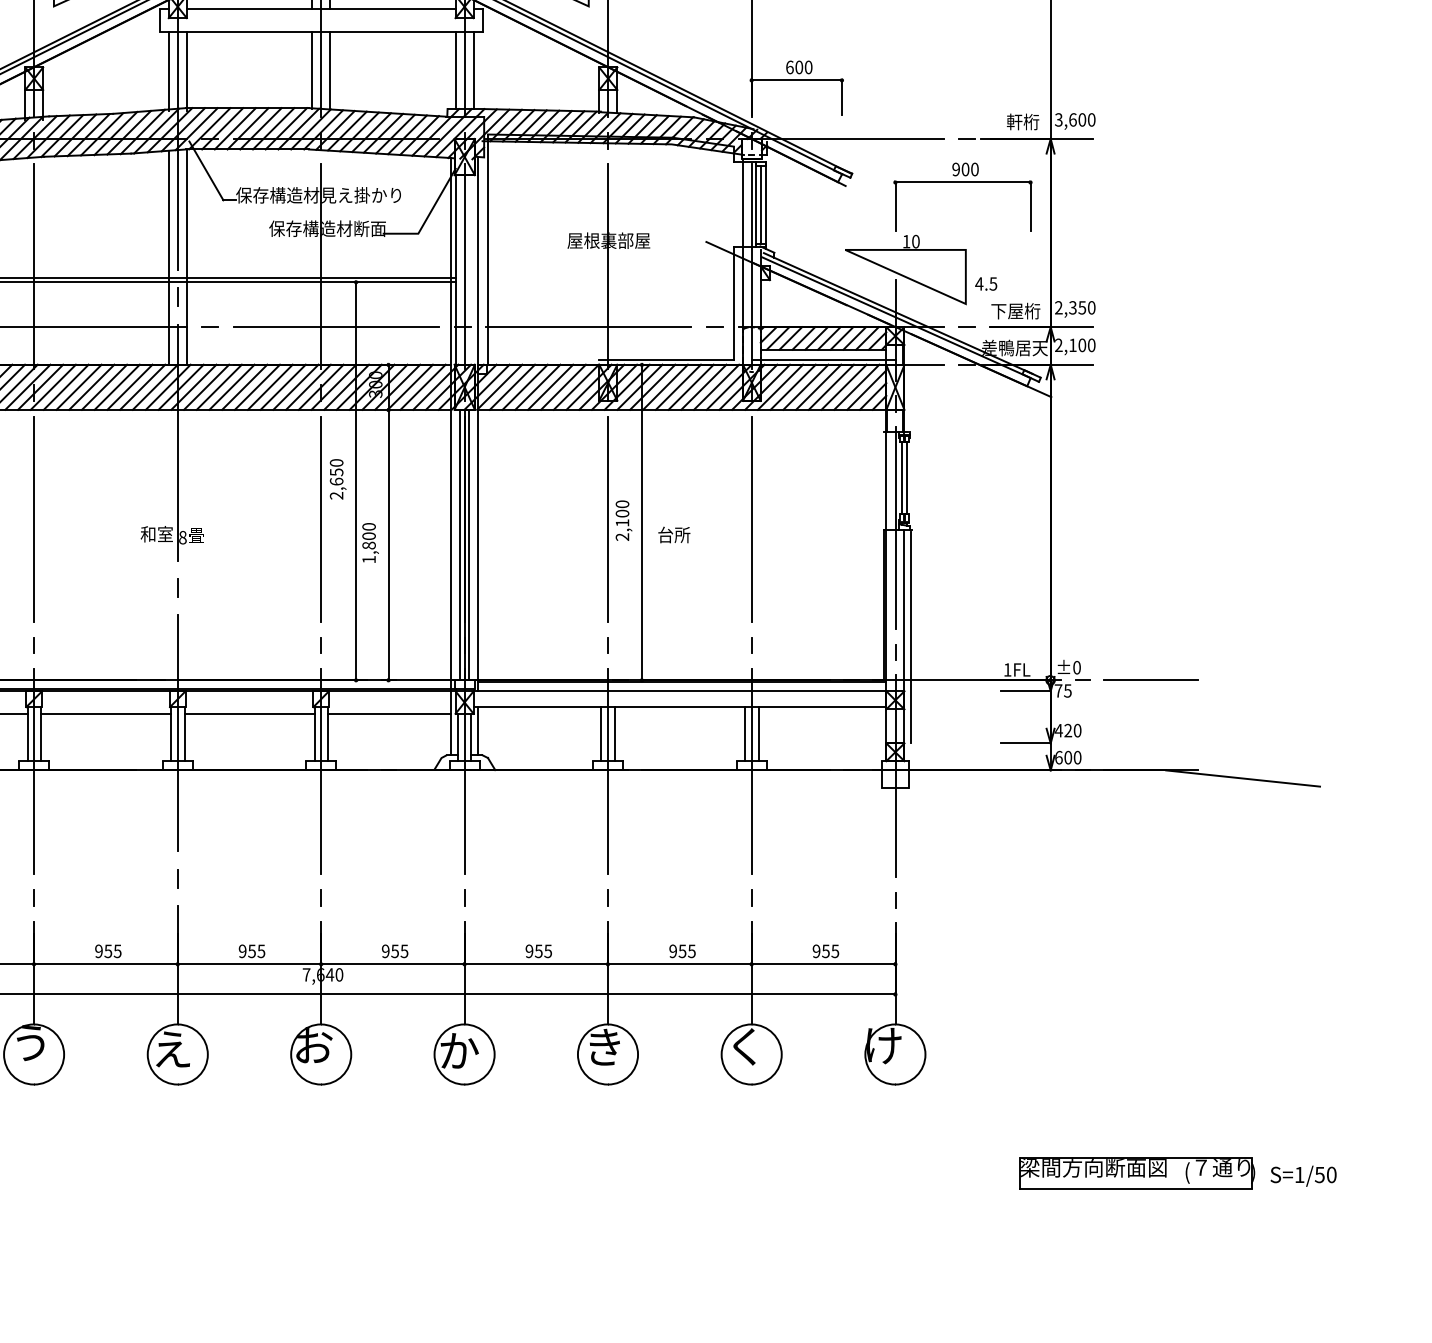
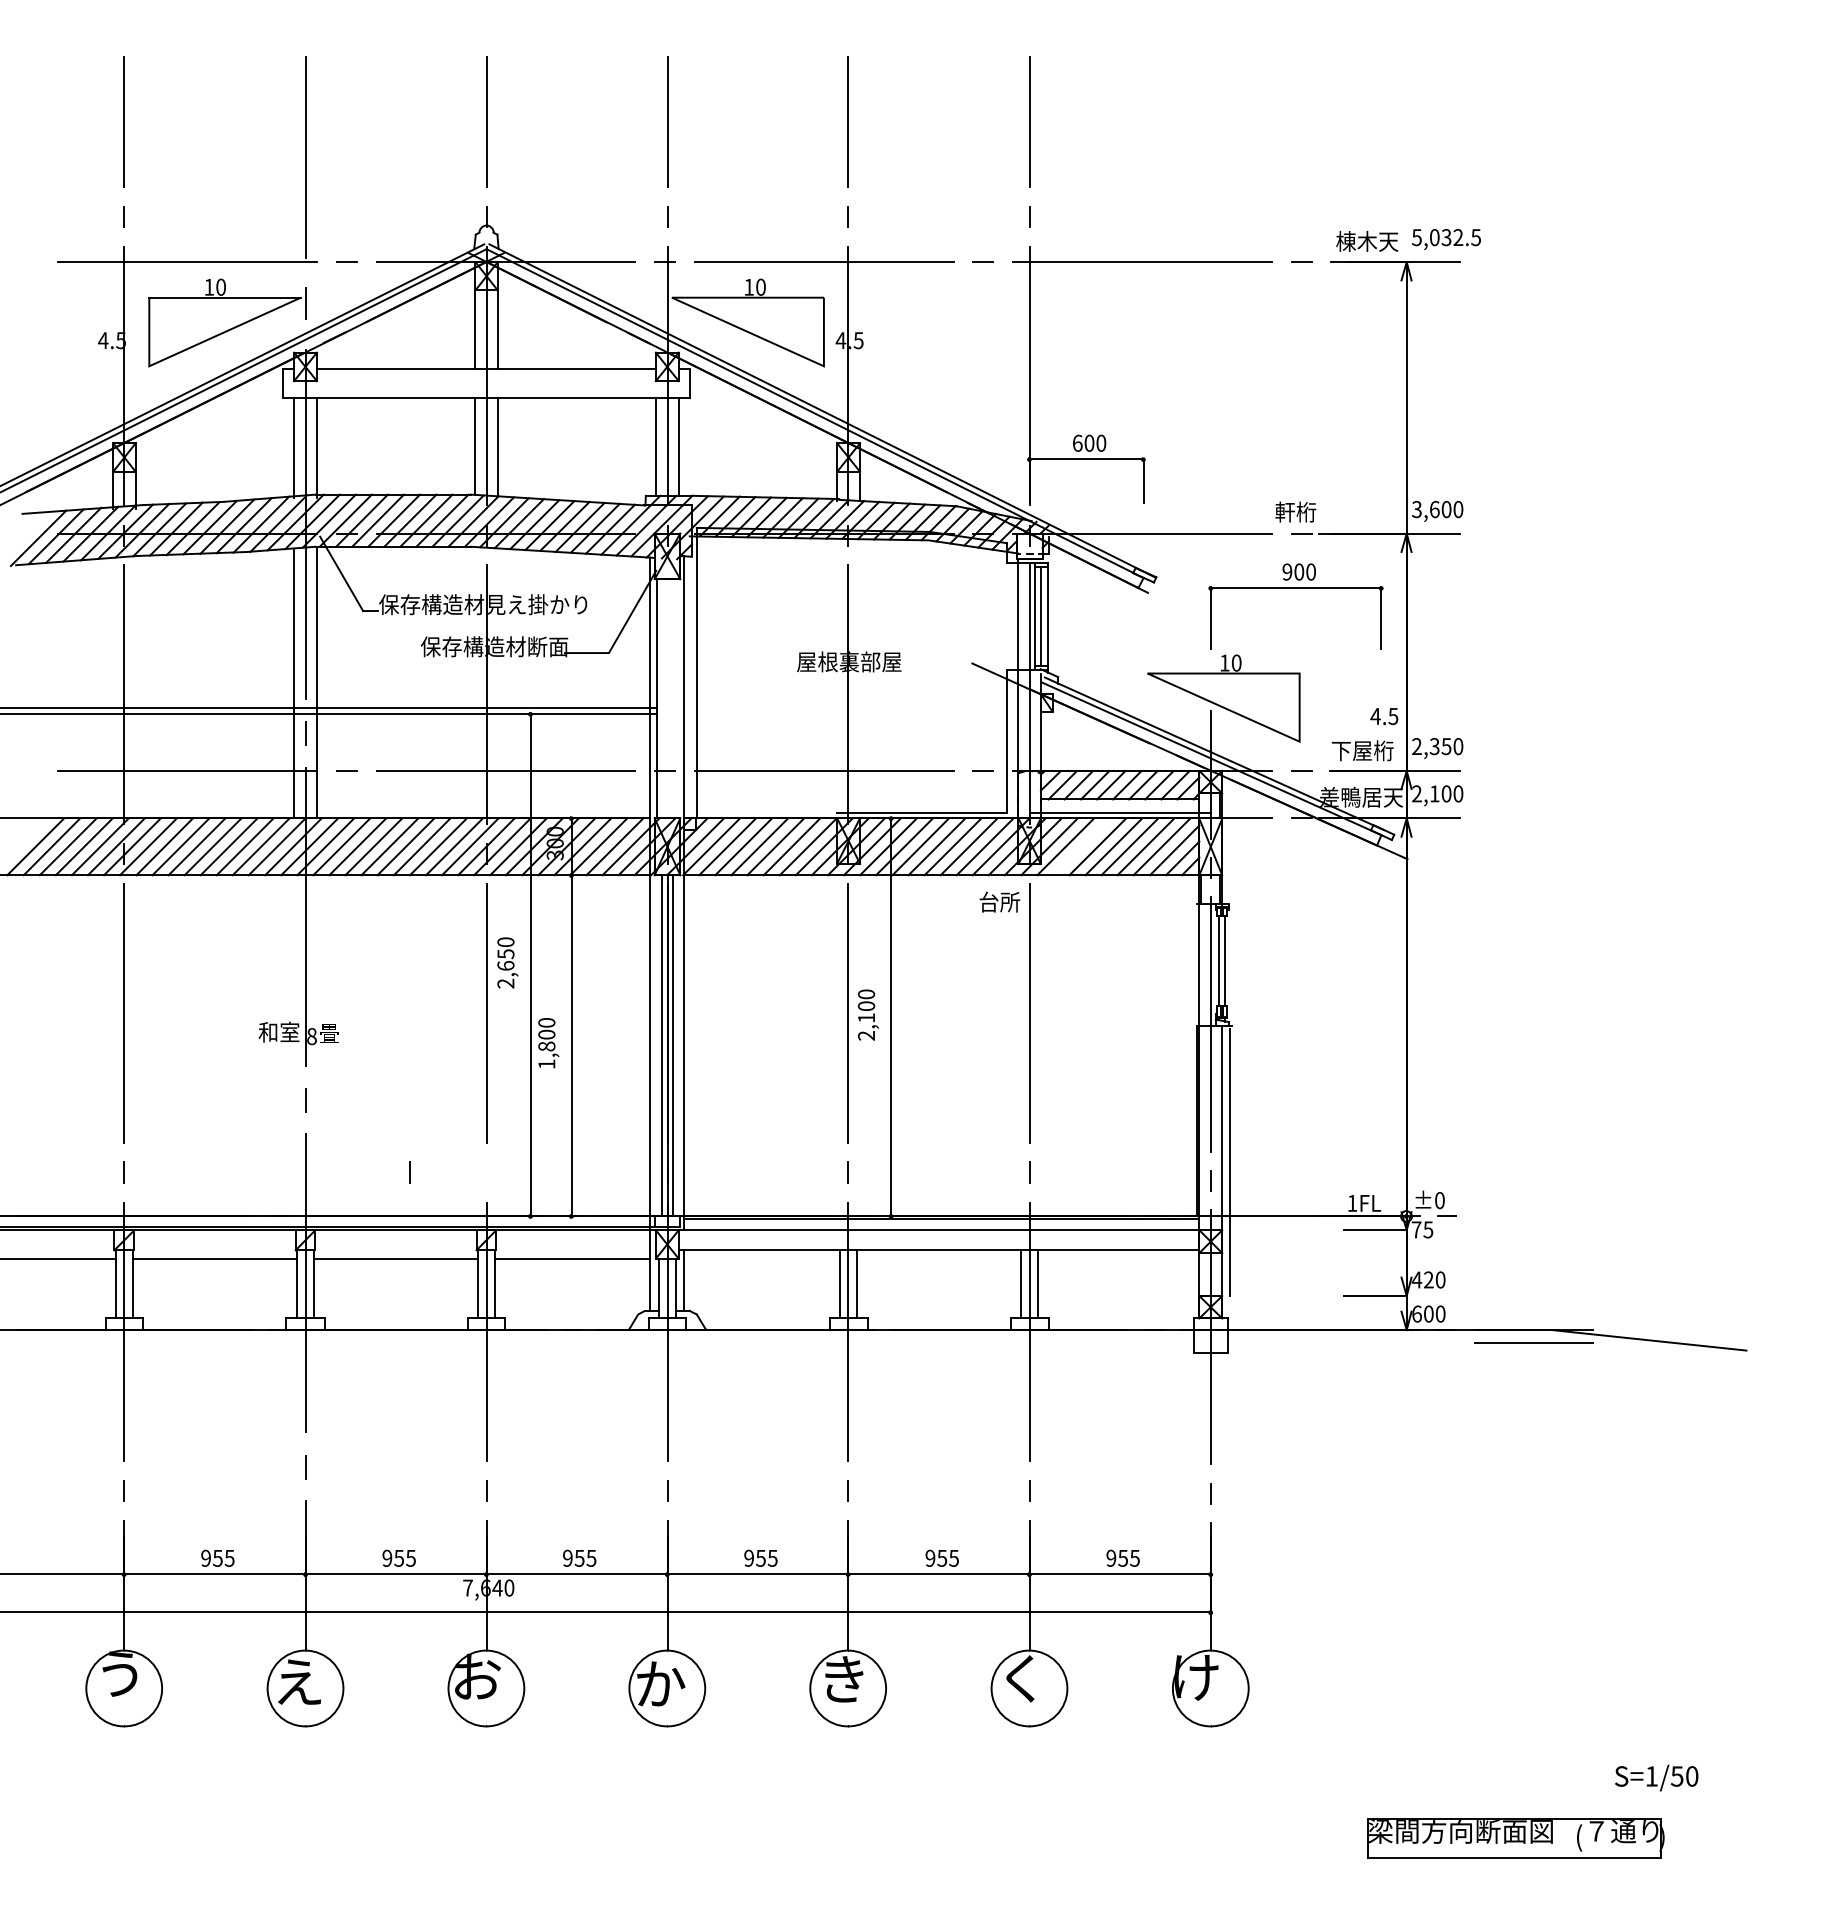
text: (1022, 121) -> (1295, 511), moved
line: (464, 266) -> (667, 694), removed
text: (986, 284) -> (1384, 716), moved
line: (792, 387) -> (1081, 846), removed
text: (674, 534) -> (999, 901), moved
line: (321, 645) -> (409, 1172), moved
line: (1151, 679) -> (1533, 1342), moved
text: (1303, 1175) -> (1656, 1777), moved

